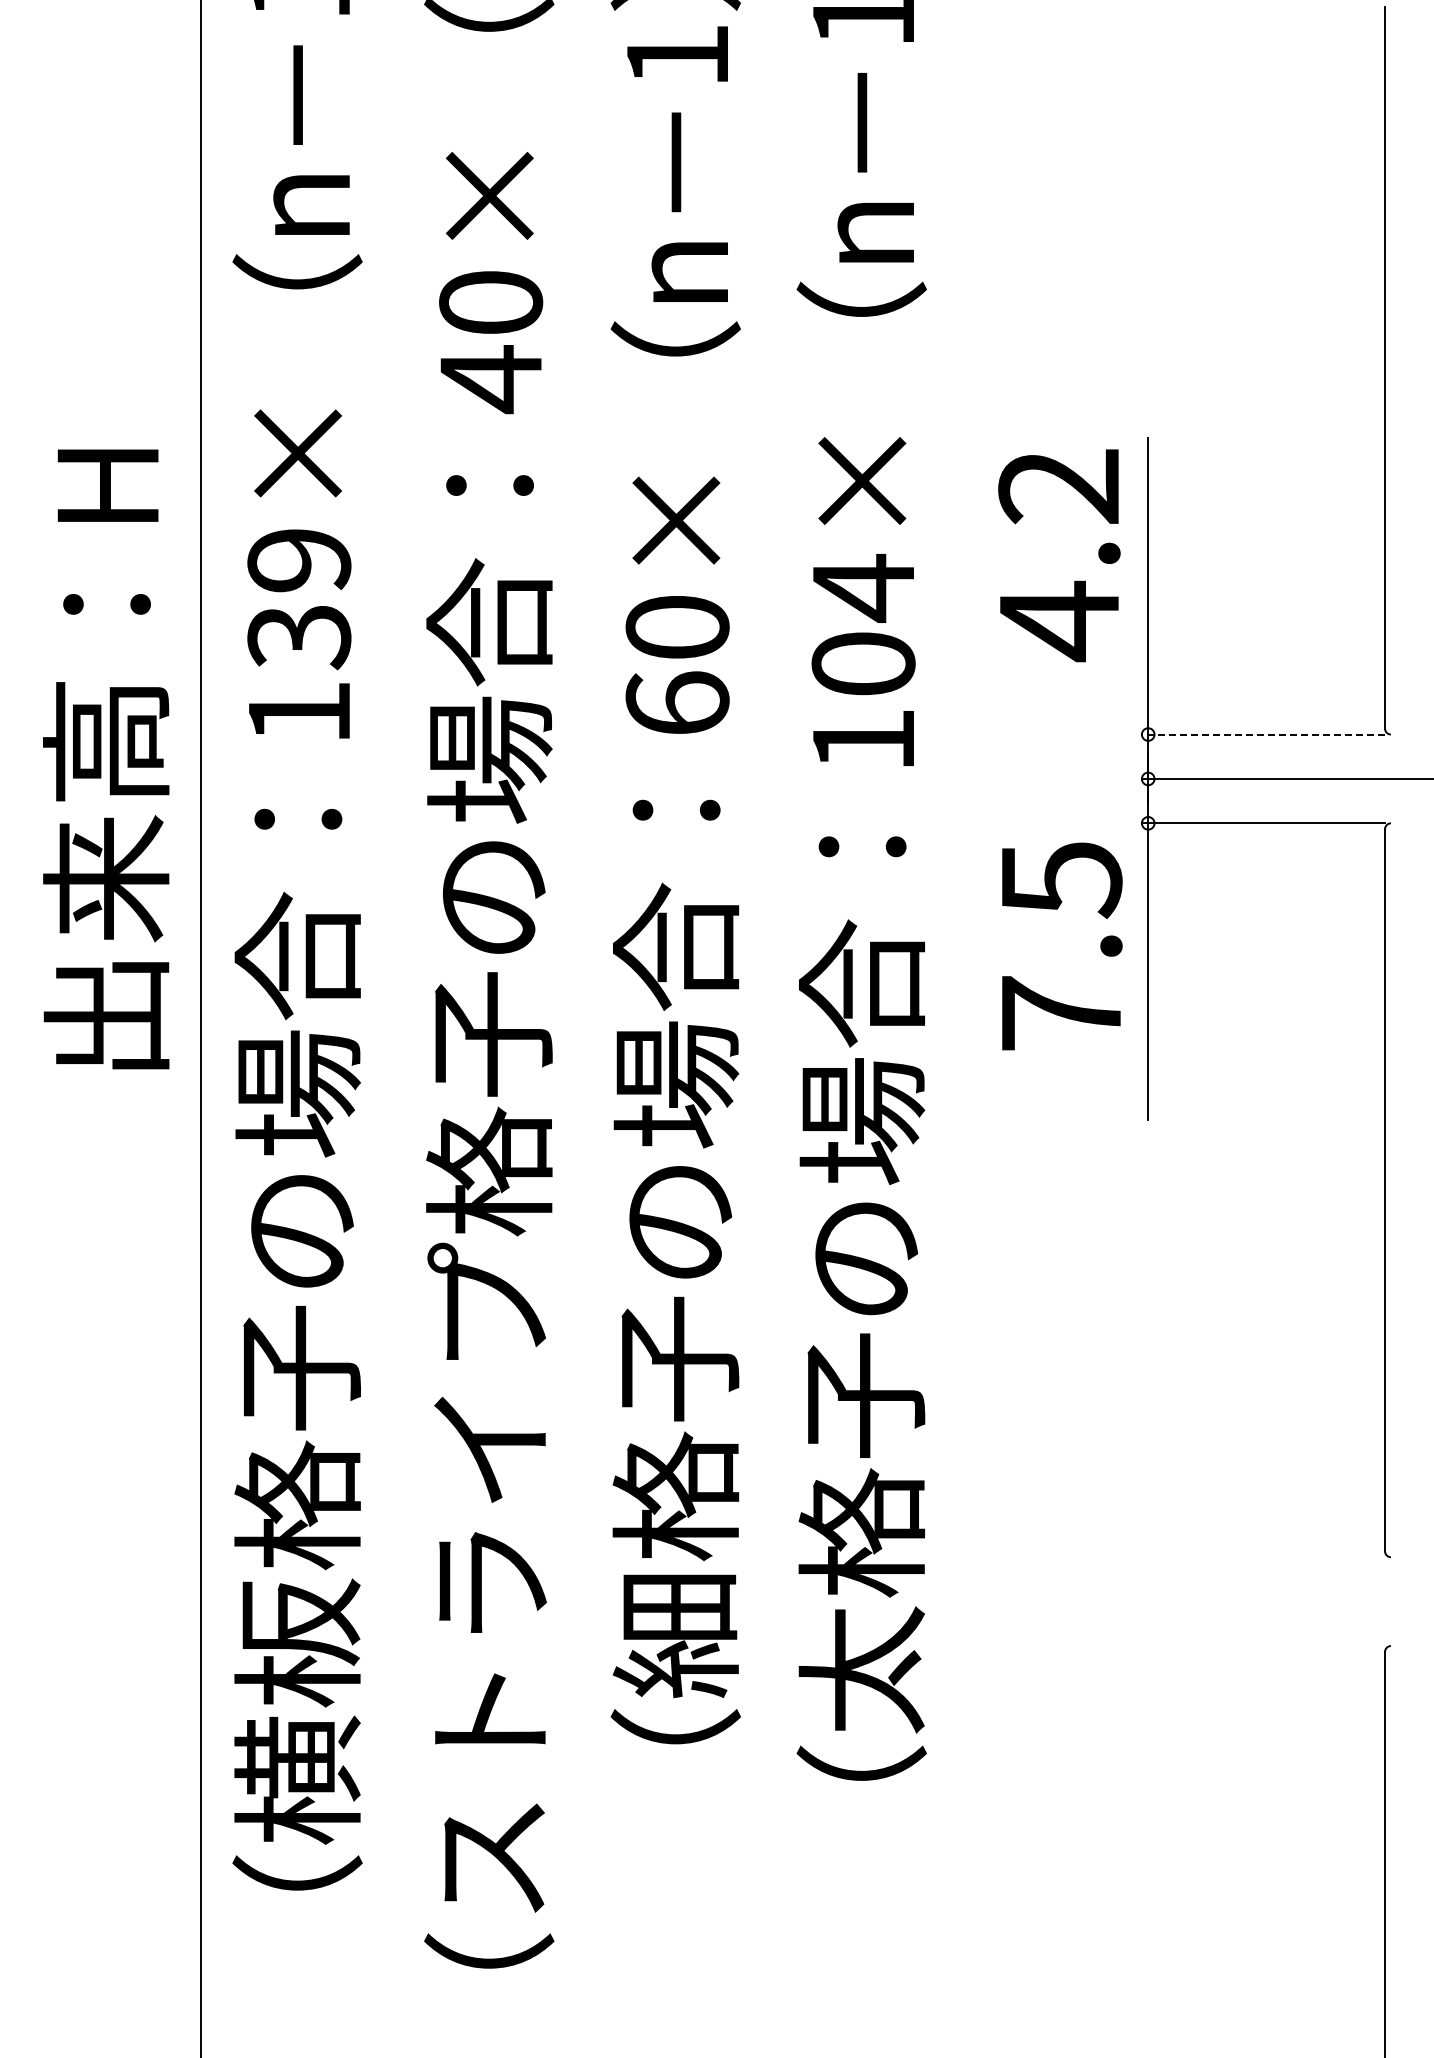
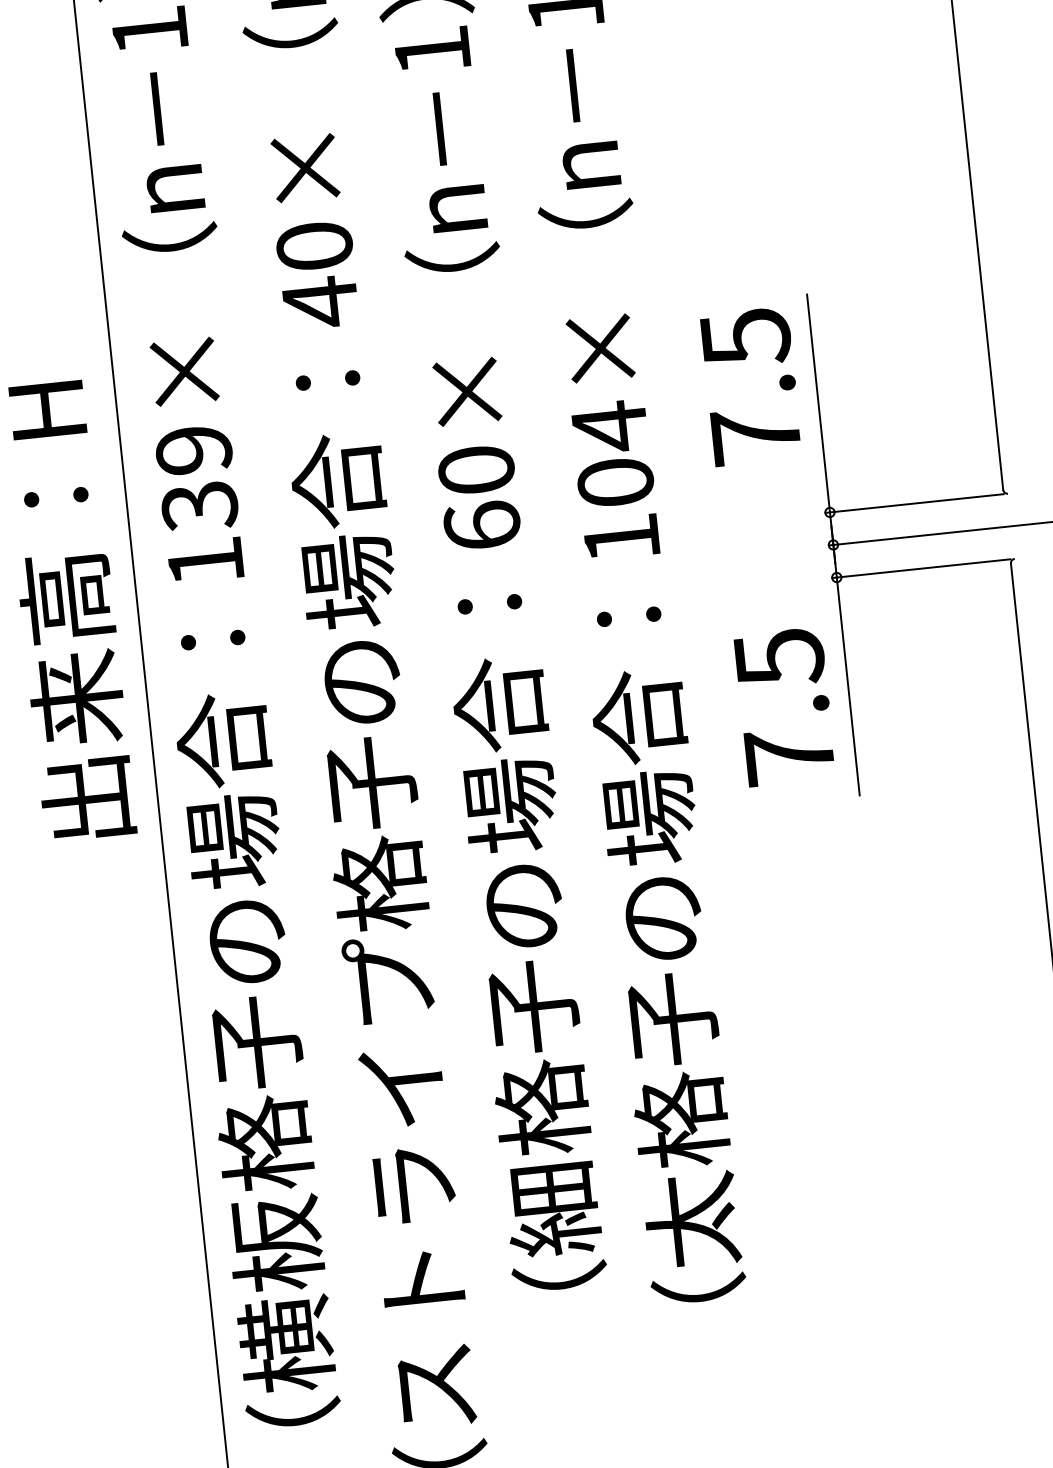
text: (1059, 555) -> (751, 387), 4.2 -> 7.5
line: (1263, 734) -> (914, 503), dashed -> solid
text: (1062, 946) -> (785, 706), moved

